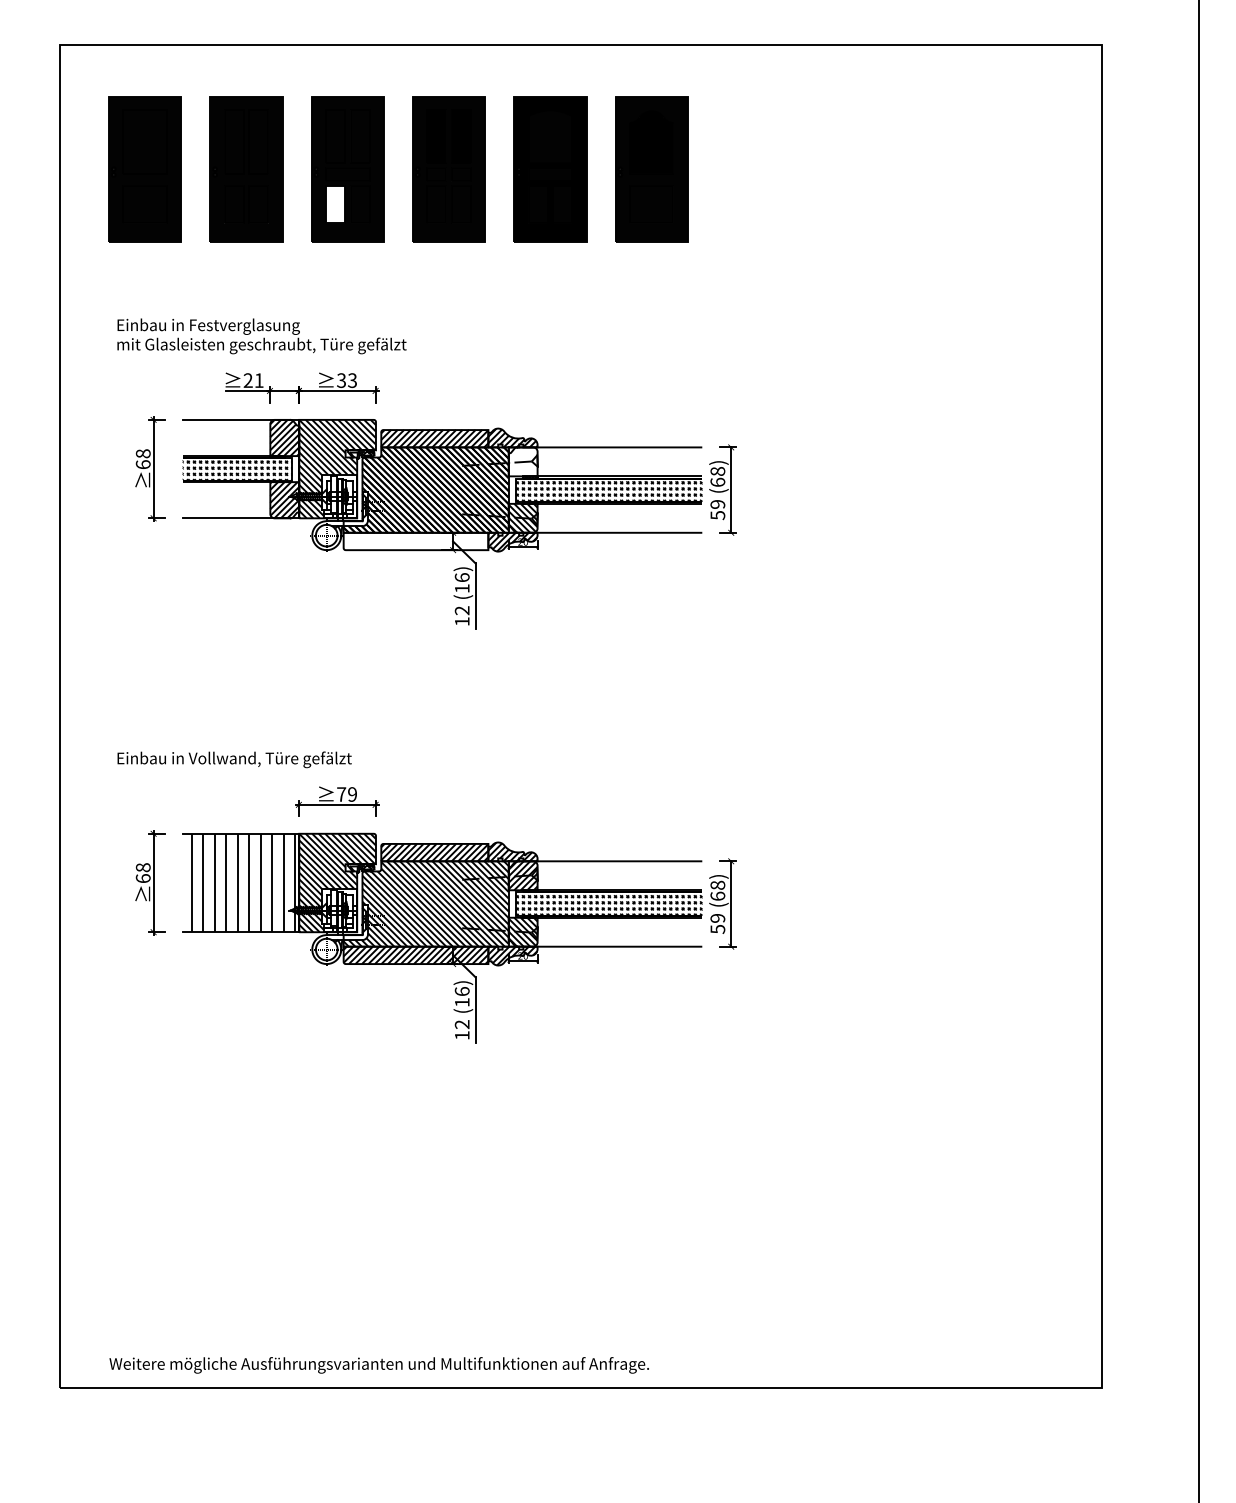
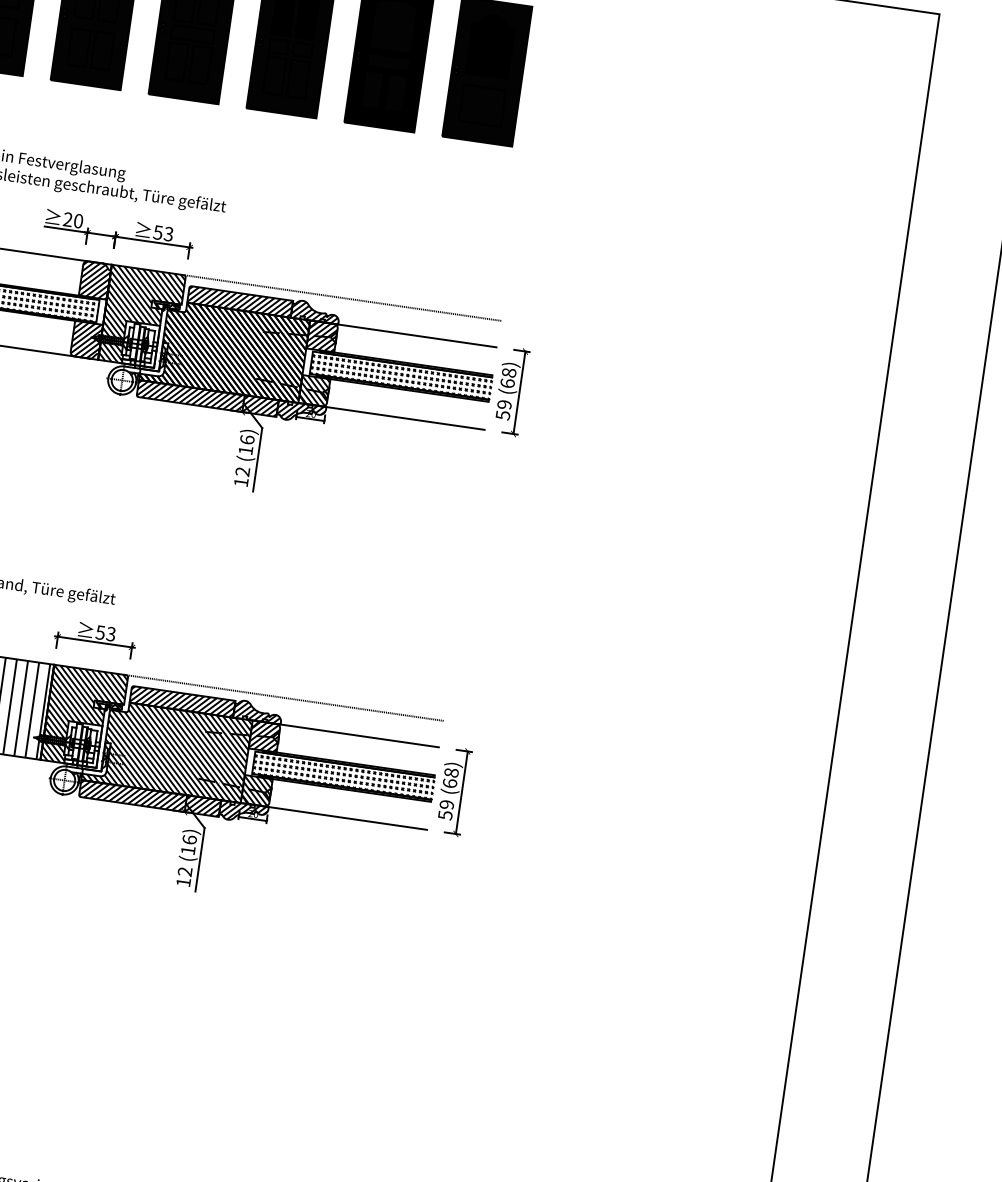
fill: (335, 204) -> (176, 61), added
text: (258, 380) -> (77, 220), 21 -> 20
text: (341, 380) -> (158, 232), 33 -> 53
line: (537, 419) -> (342, 297), added
hatch: (522, 461) -> (321, 336), added
hatch: (415, 541) -> (207, 398), added
text: (346, 794) -> (105, 633), 79 -> 53
line: (537, 833) -> (284, 697), added

